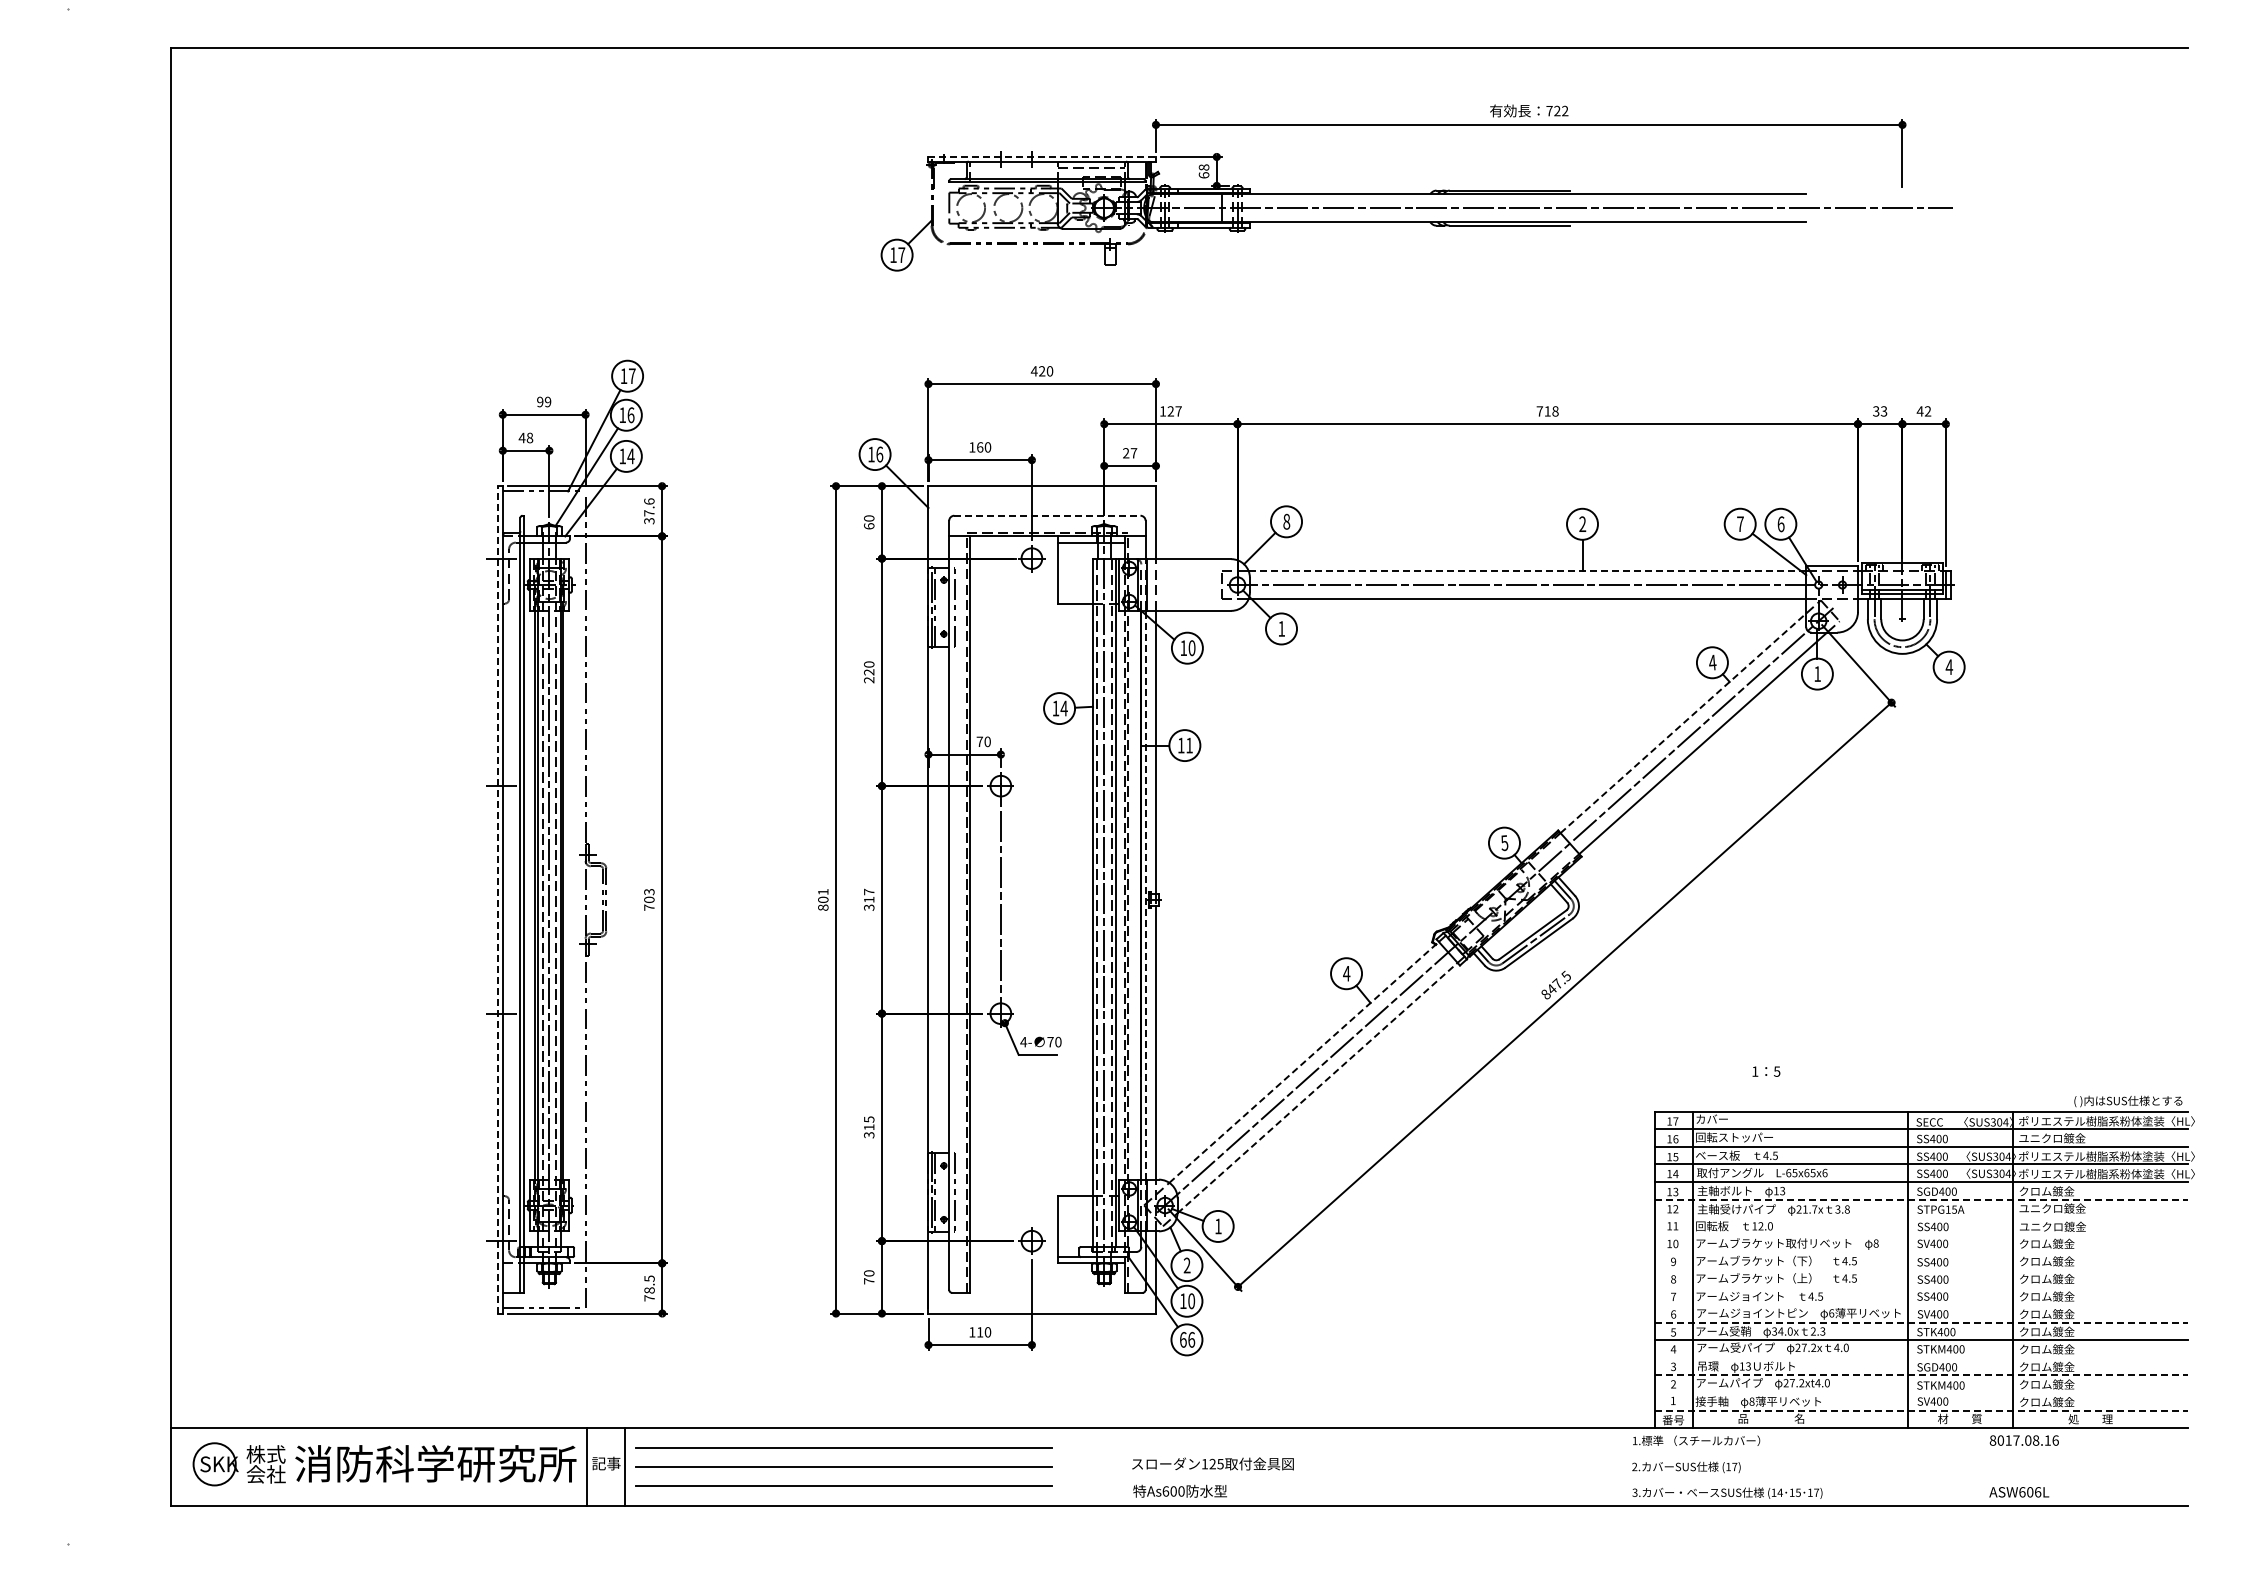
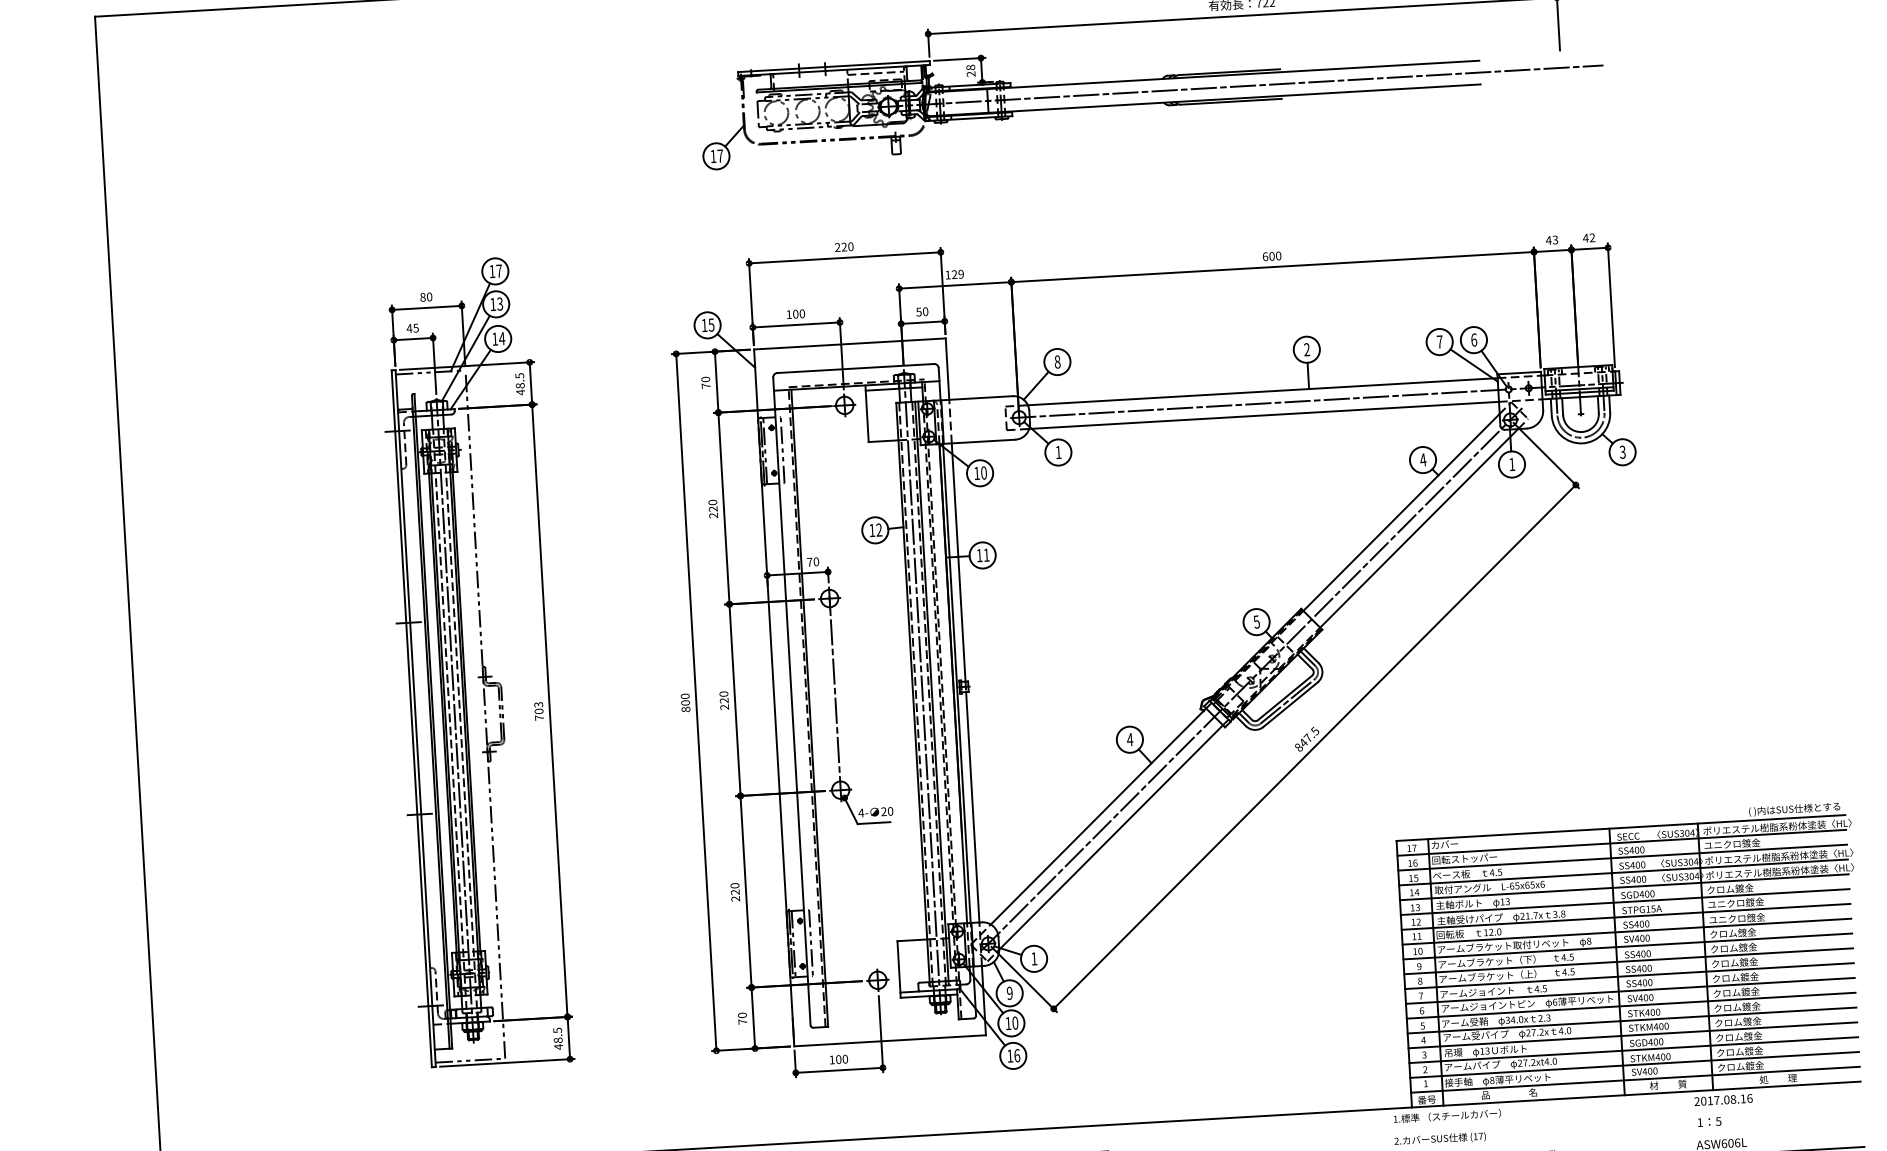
line: (1042, 156) -> (834, 66), dashed -> solid
text: (1203, 175) -> (970, 74), 68 -> 28
text: (1033, 371) -> (837, 247), 420 -> 220
text: (544, 401) -> (426, 296), 99 -> 80
text: (1178, 411) -> (961, 274), 127 -> 129
text: (1547, 411) -> (1271, 256), 718 -> 600
text: (1875, 411) -> (1548, 240), 33 -> 43
text: (630, 415) -> (499, 304), 16 -> 13
text: (529, 437) -> (415, 327), 48 -> 45
text: (980, 447) -> (796, 314), 160 -> 100
text: (1130, 453) -> (922, 312), 27 -> 50
text: (879, 454) -> (711, 325), 16 -> 15
text: (649, 511) -> (520, 384), 37.6 -> 48.5
line: (1047, 515) -> (855, 368), dashed -> solid
text: (869, 526) -> (706, 386), 60 -> 70
line: (1527, 570) -> (1262, 391), dashed -> solid
text: (1949, 667) -> (1622, 452), 4 -> 3
text: (1063, 708) -> (878, 530), 14 -> 12
line: (1683, 723) -> (1401, 512), dashed -> solid
text: (823, 891) -> (685, 695), 801 -> 800
line: (1145, 894) -> (956, 682), dashed -> solid
line: (498, 899) -> (412, 718), dashed -> solid
text: (869, 899) -> (724, 700), 317 -> 220
text: (1050, 1041) -> (883, 811), 70 -> 20
line: (1304, 1062) -> (1098, 816), dashed -> solid
text: (1766, 1071) -> (1709, 1121), moved
line: (1317, 1088) -> (1111, 837), dashed -> solid
text: (869, 1127) -> (735, 892), 315 -> 220
line: (1922, 1199) -> (1626, 901), dashed -> solid
line: (1921, 1217) -> (1626, 917), added
line: (1921, 1234) -> (1626, 931), added
line: (1921, 1252) -> (1627, 946), added
text: (1186, 1265) -> (1009, 993), 2 -> 9
line: (1921, 1269) -> (1628, 960), added
line: (1921, 1287) -> (1629, 976), added
text: (649, 1297) -> (558, 1046), 78.5 -> 48.5
line: (1921, 1305) -> (1630, 991), added
line: (1922, 1322) -> (1631, 1005), dashed -> solid
text: (980, 1332) -> (839, 1059), 110 -> 100
text: (1183, 1339) -> (1010, 1055), 66 -> 16
line: (1921, 1357) -> (1632, 1035), added
line: (1922, 1375) -> (1634, 1050), dashed -> solid
line: (1921, 1392) -> (1634, 1064), added
line: (1922, 1410) -> (1636, 1079), dashed -> solid
text: (1992, 1440) -> (1696, 1101), 8017.08.16 -> 2017.08.16

